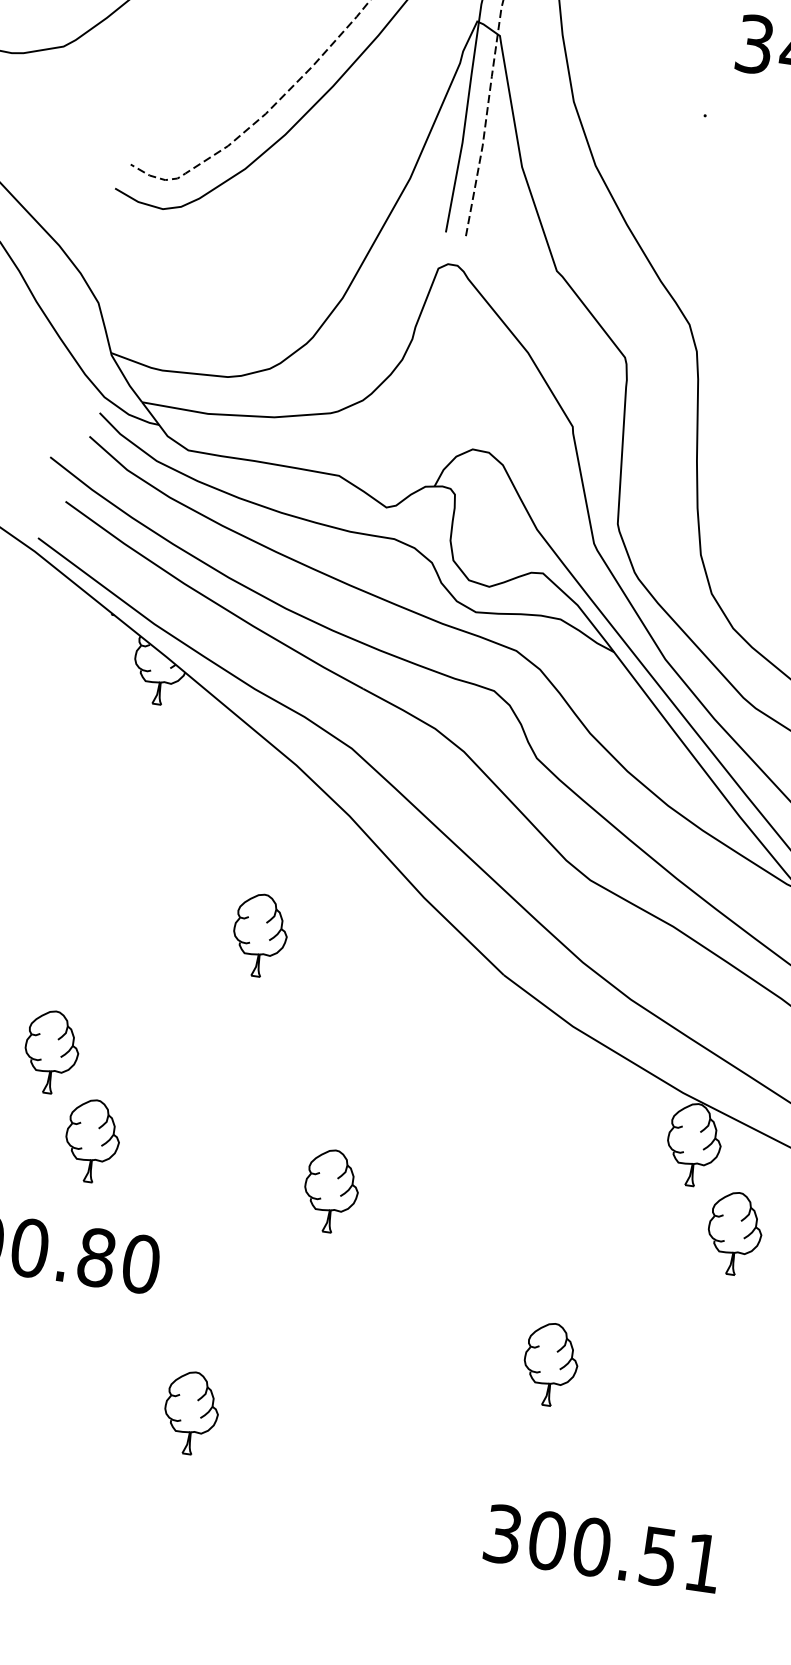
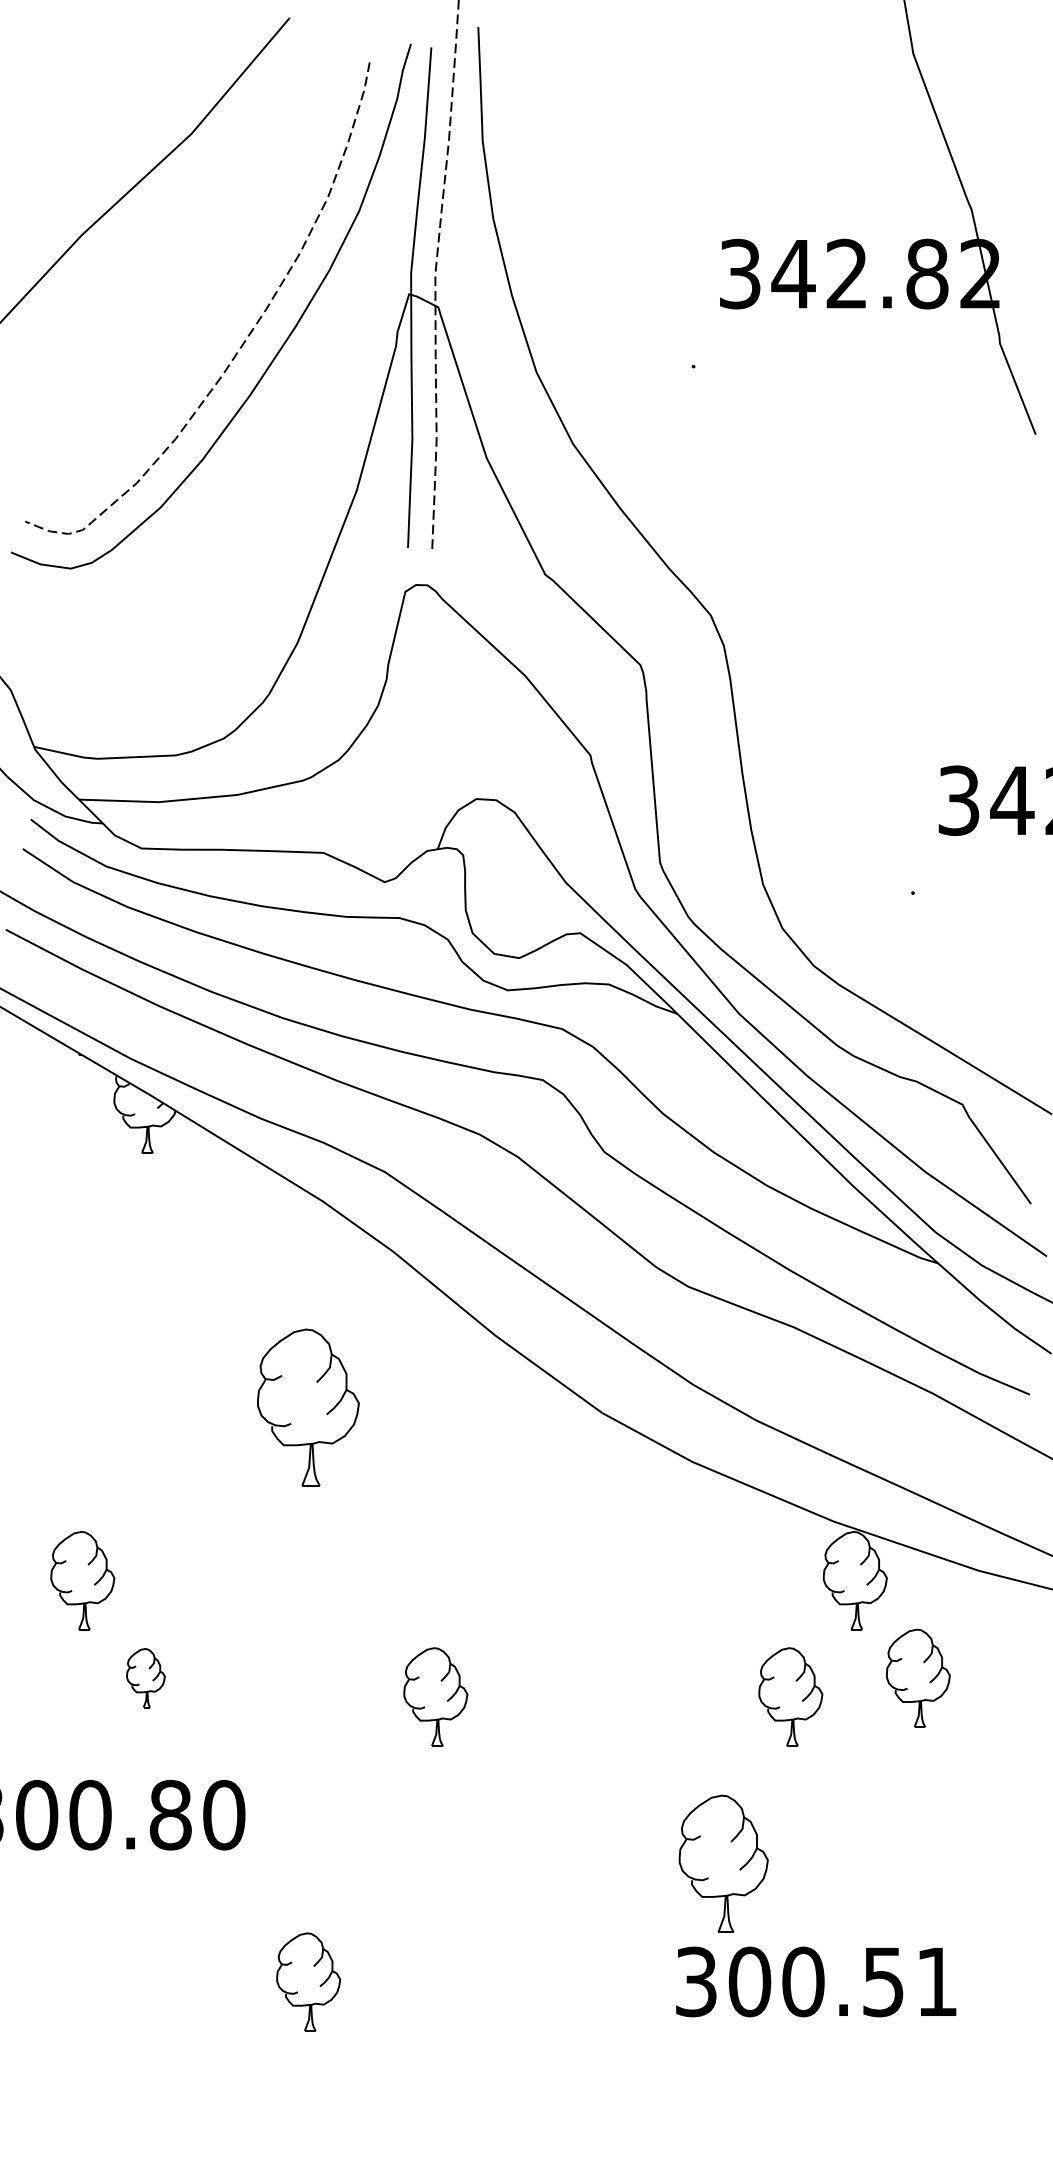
part: (260, 935) -> (308, 1407), size x1.6
part: (92, 1140) -> (145, 1677), size x0.6
part: (626, 1233) -> (790, 1696), added
part: (550, 1364) -> (723, 1863), size x1.4
text: (603, 1548) -> (816, 1981), moved

